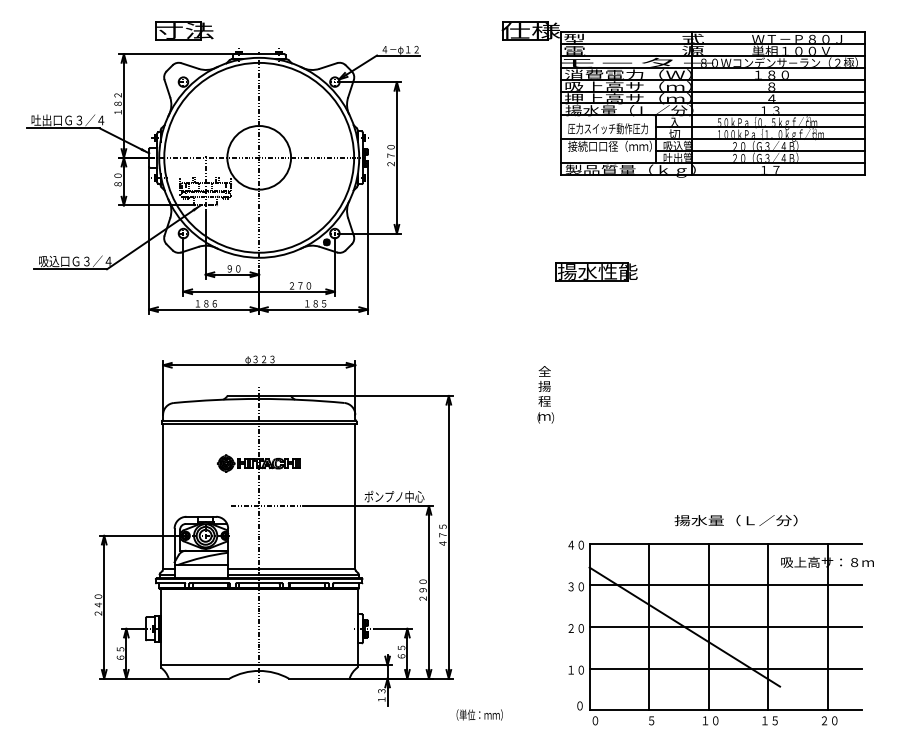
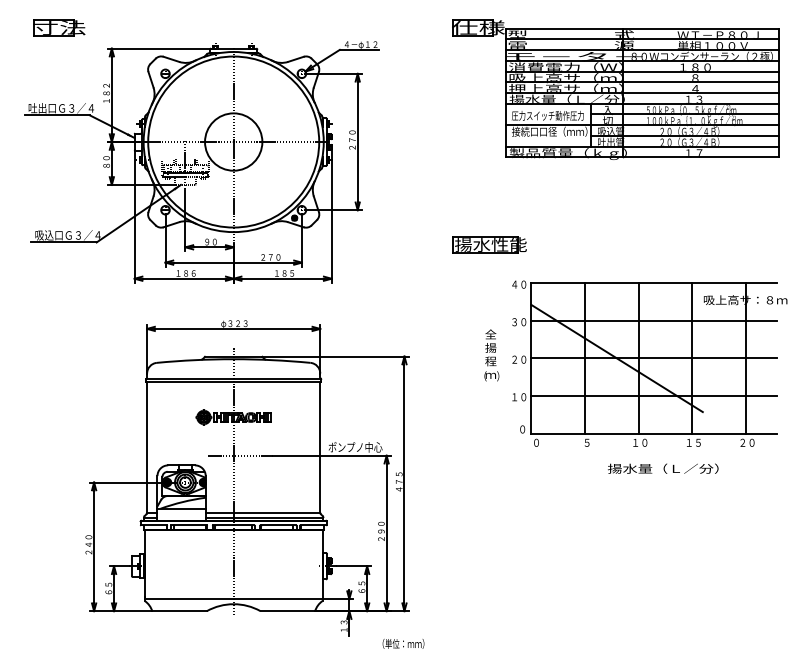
part: (184, 30) -> (59, 27), moved
part: (596, 271) -> (489, 244), moved
part: (720, 632) -> (649, 363), moved
text: (479, 714) -> (403, 643), moved

